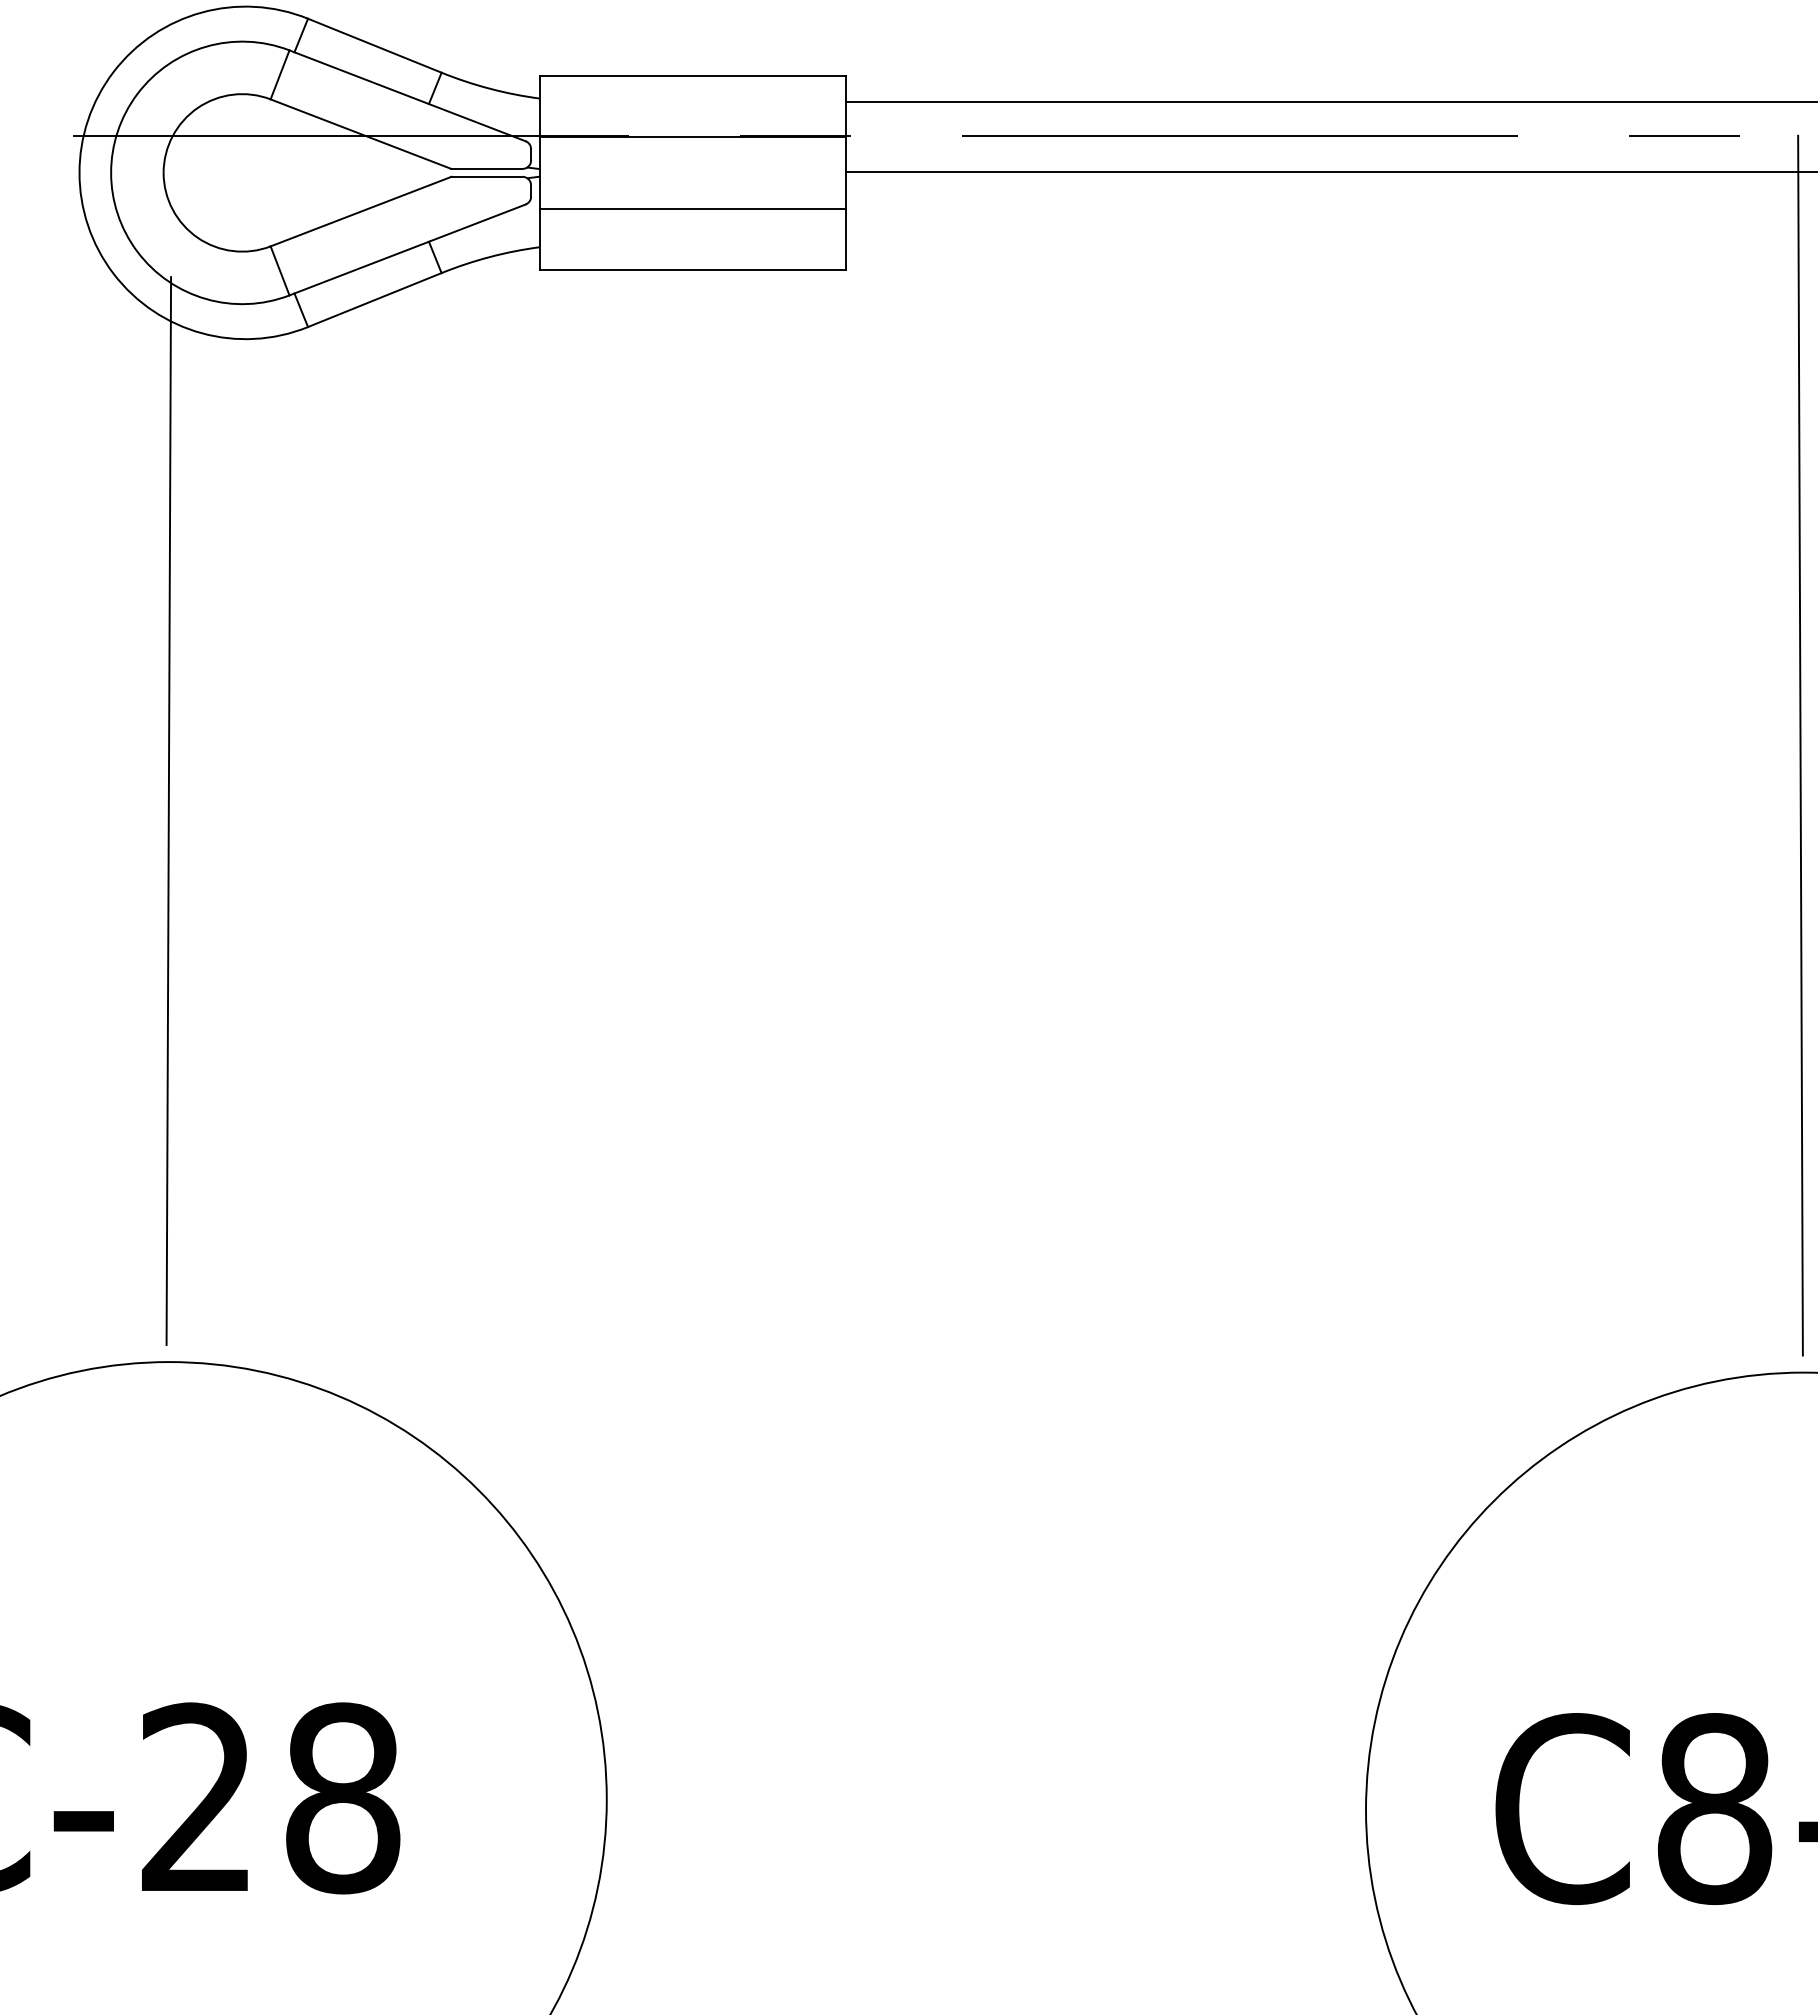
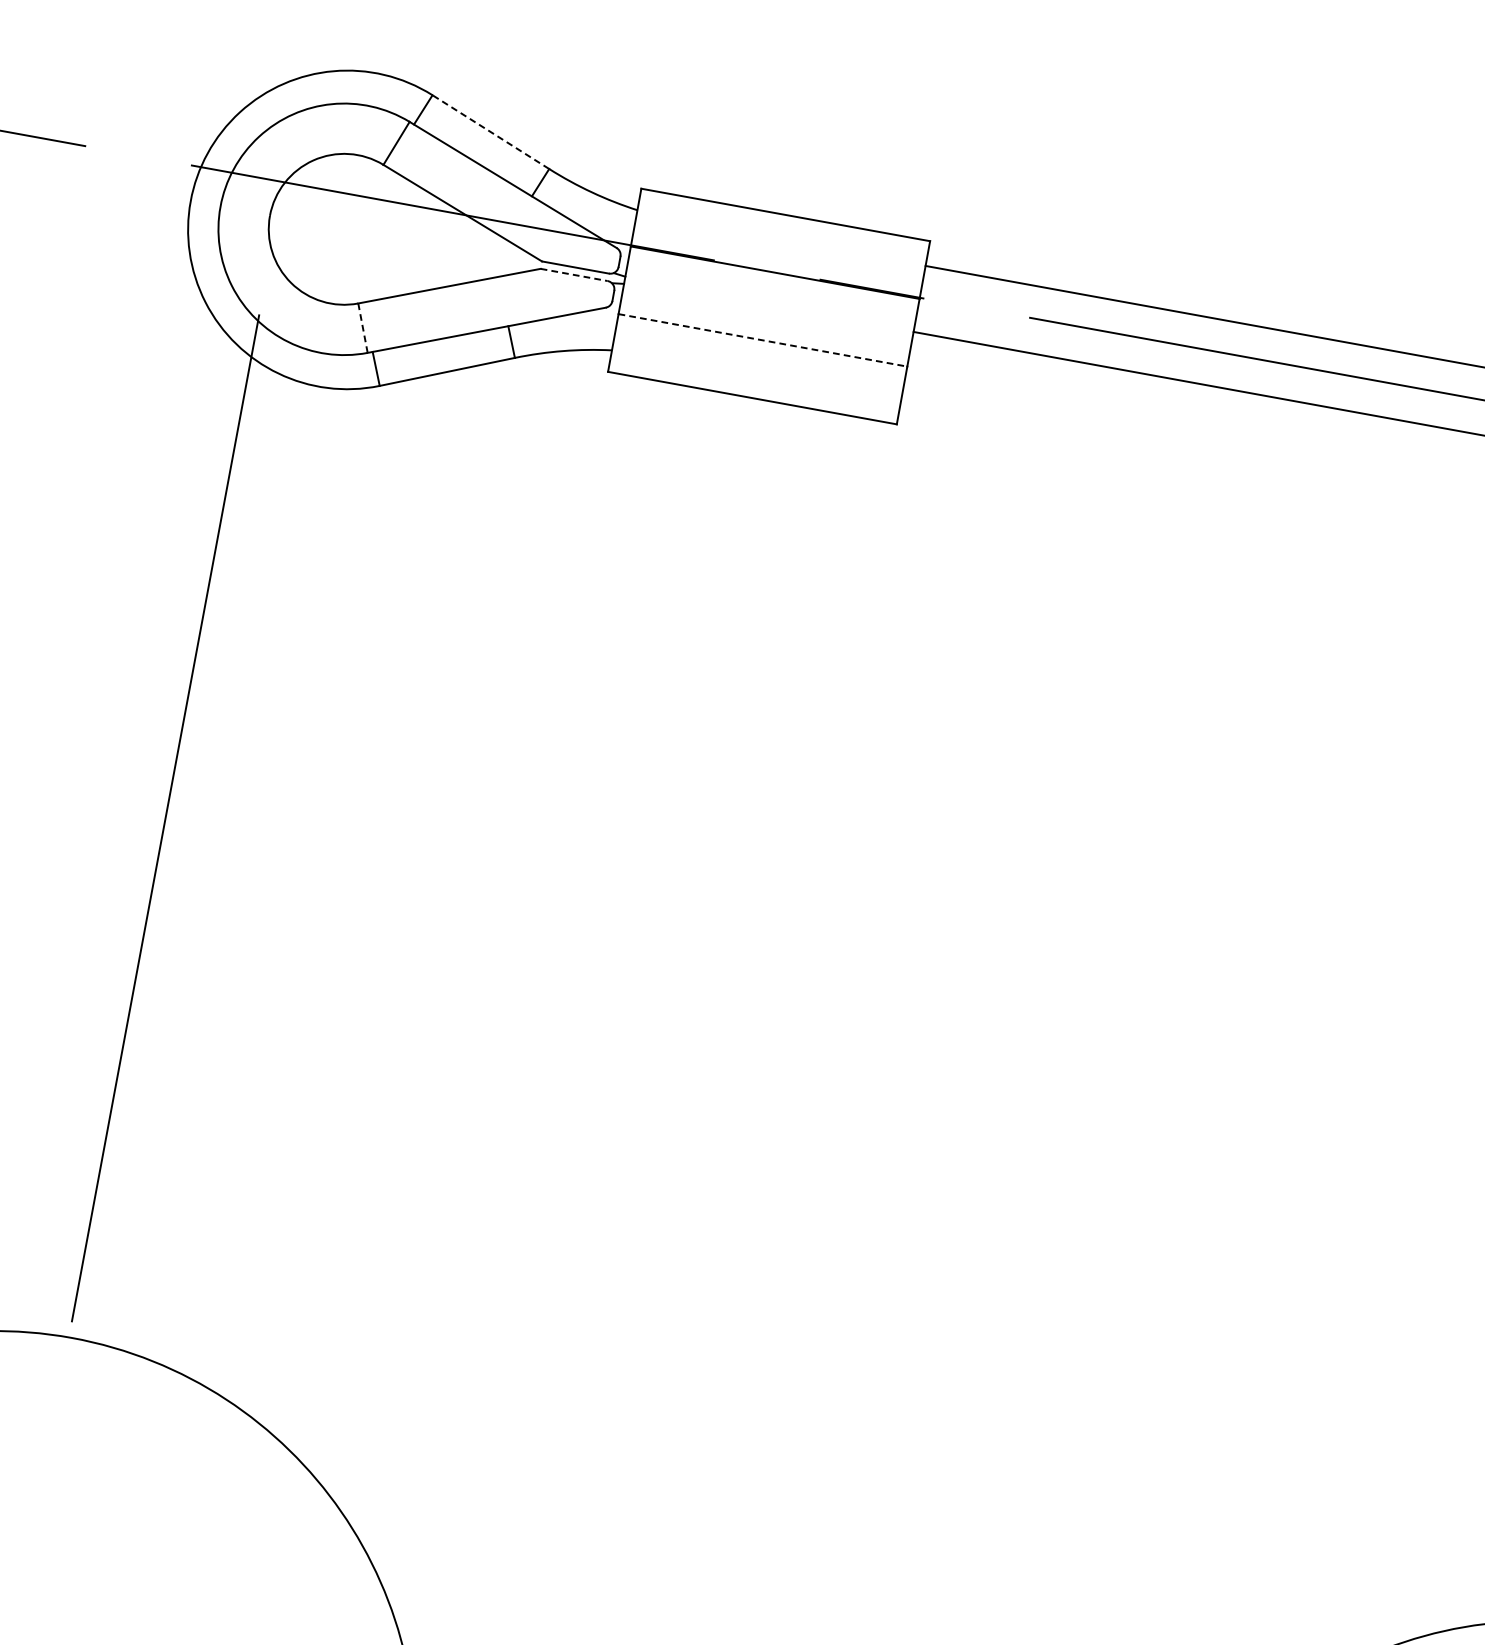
line: (374, 45) -> (490, 131), solid -> dashed
line: (487, 176) -> (574, 274), solid -> dashed
line: (693, 208) -> (763, 340), solid -> dashed
line: (279, 270) -> (362, 327), solid -> dashed

